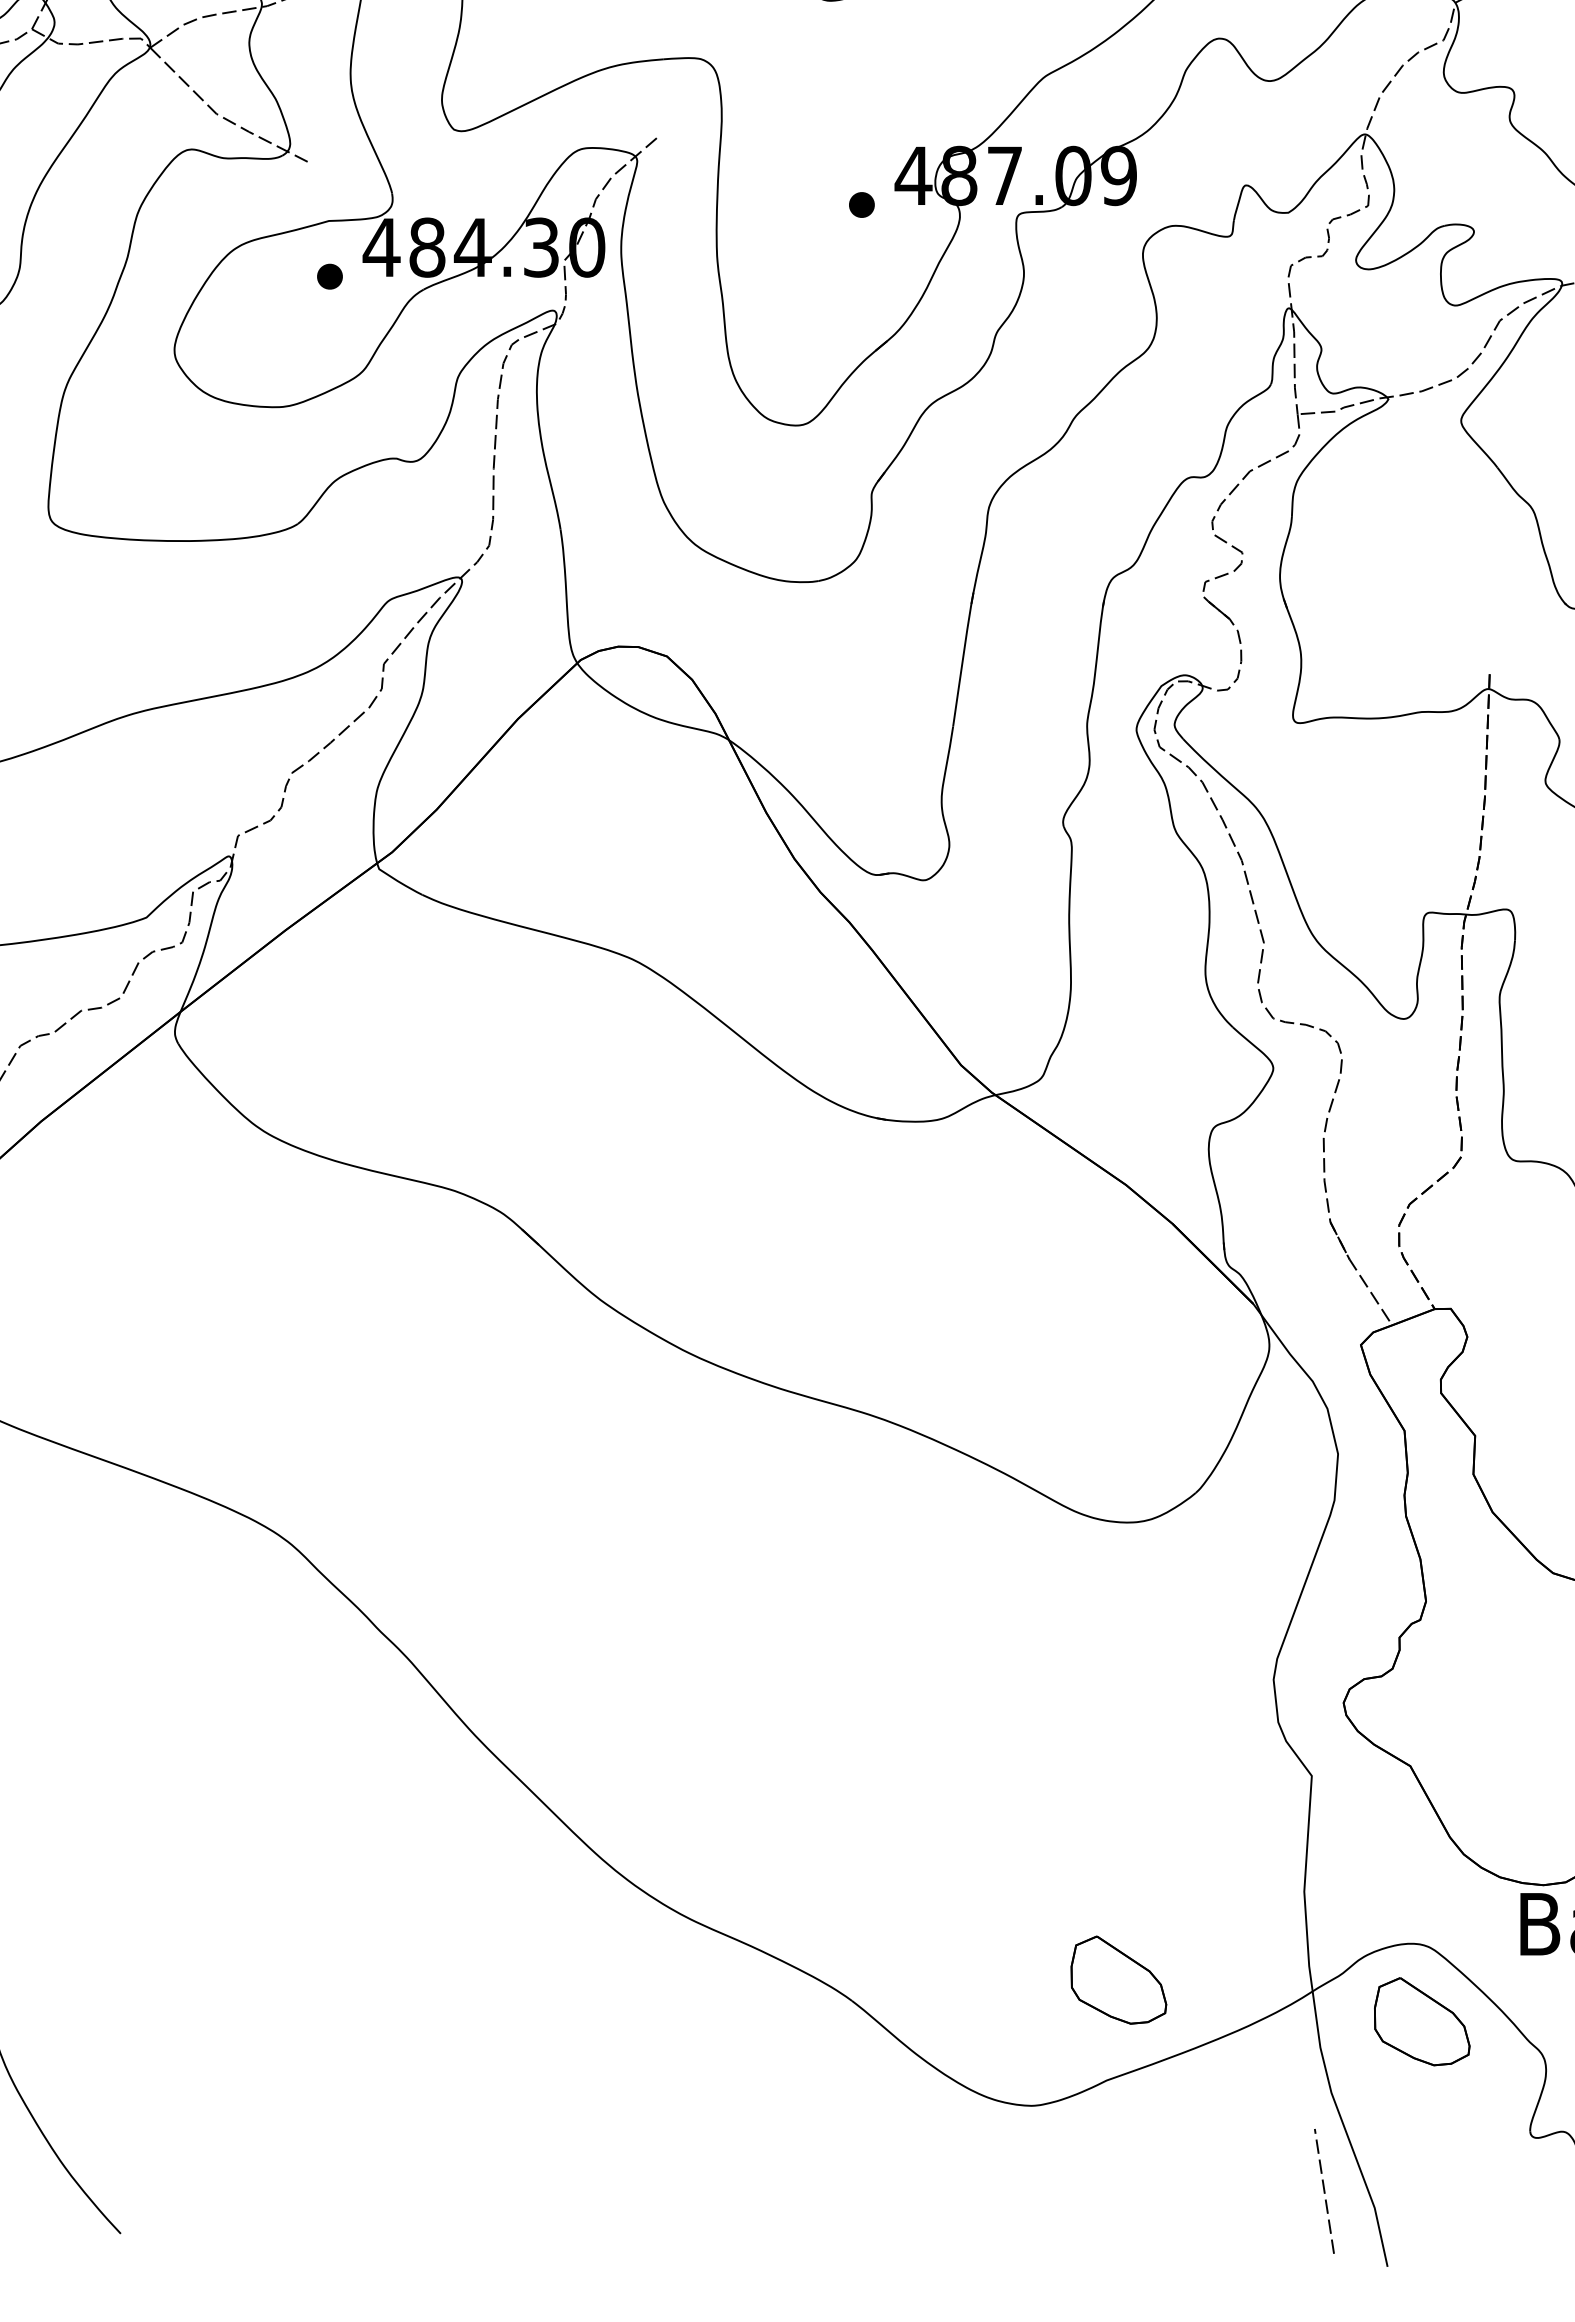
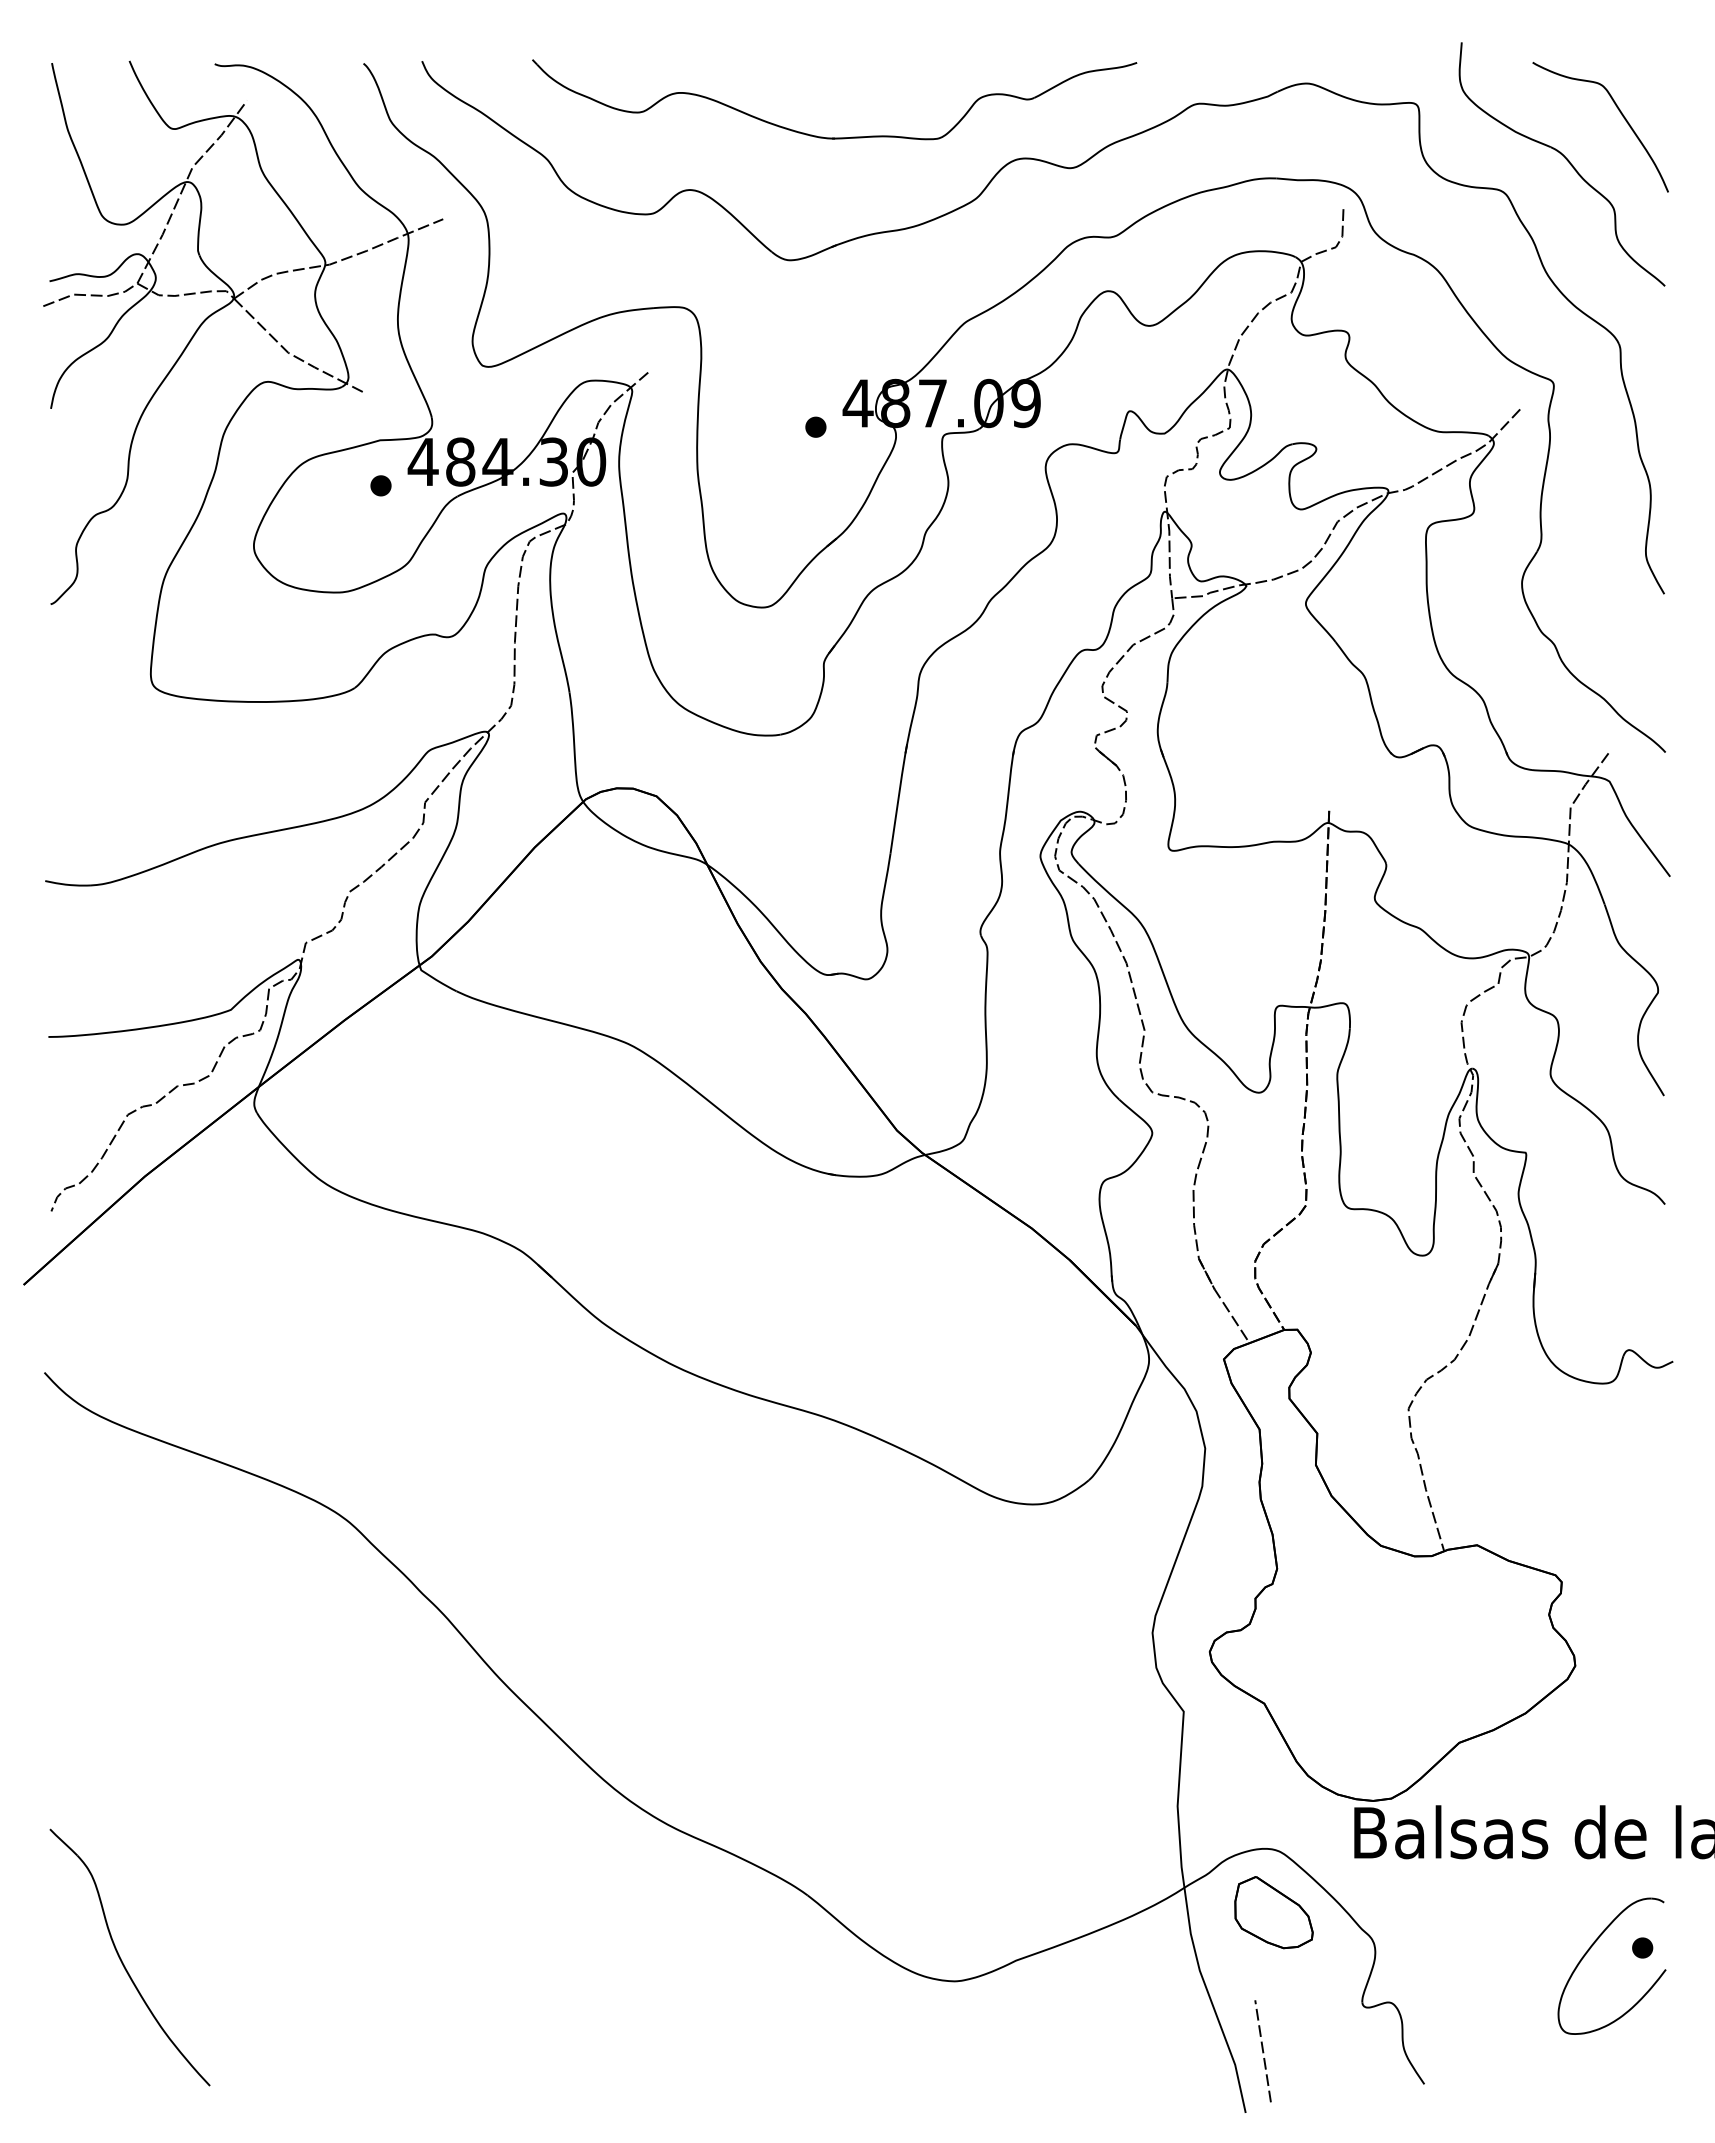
part: (1118, 1980) -> (1025, 1878), removed
line: (1323, 2191) -> (1262, 2051), moved

